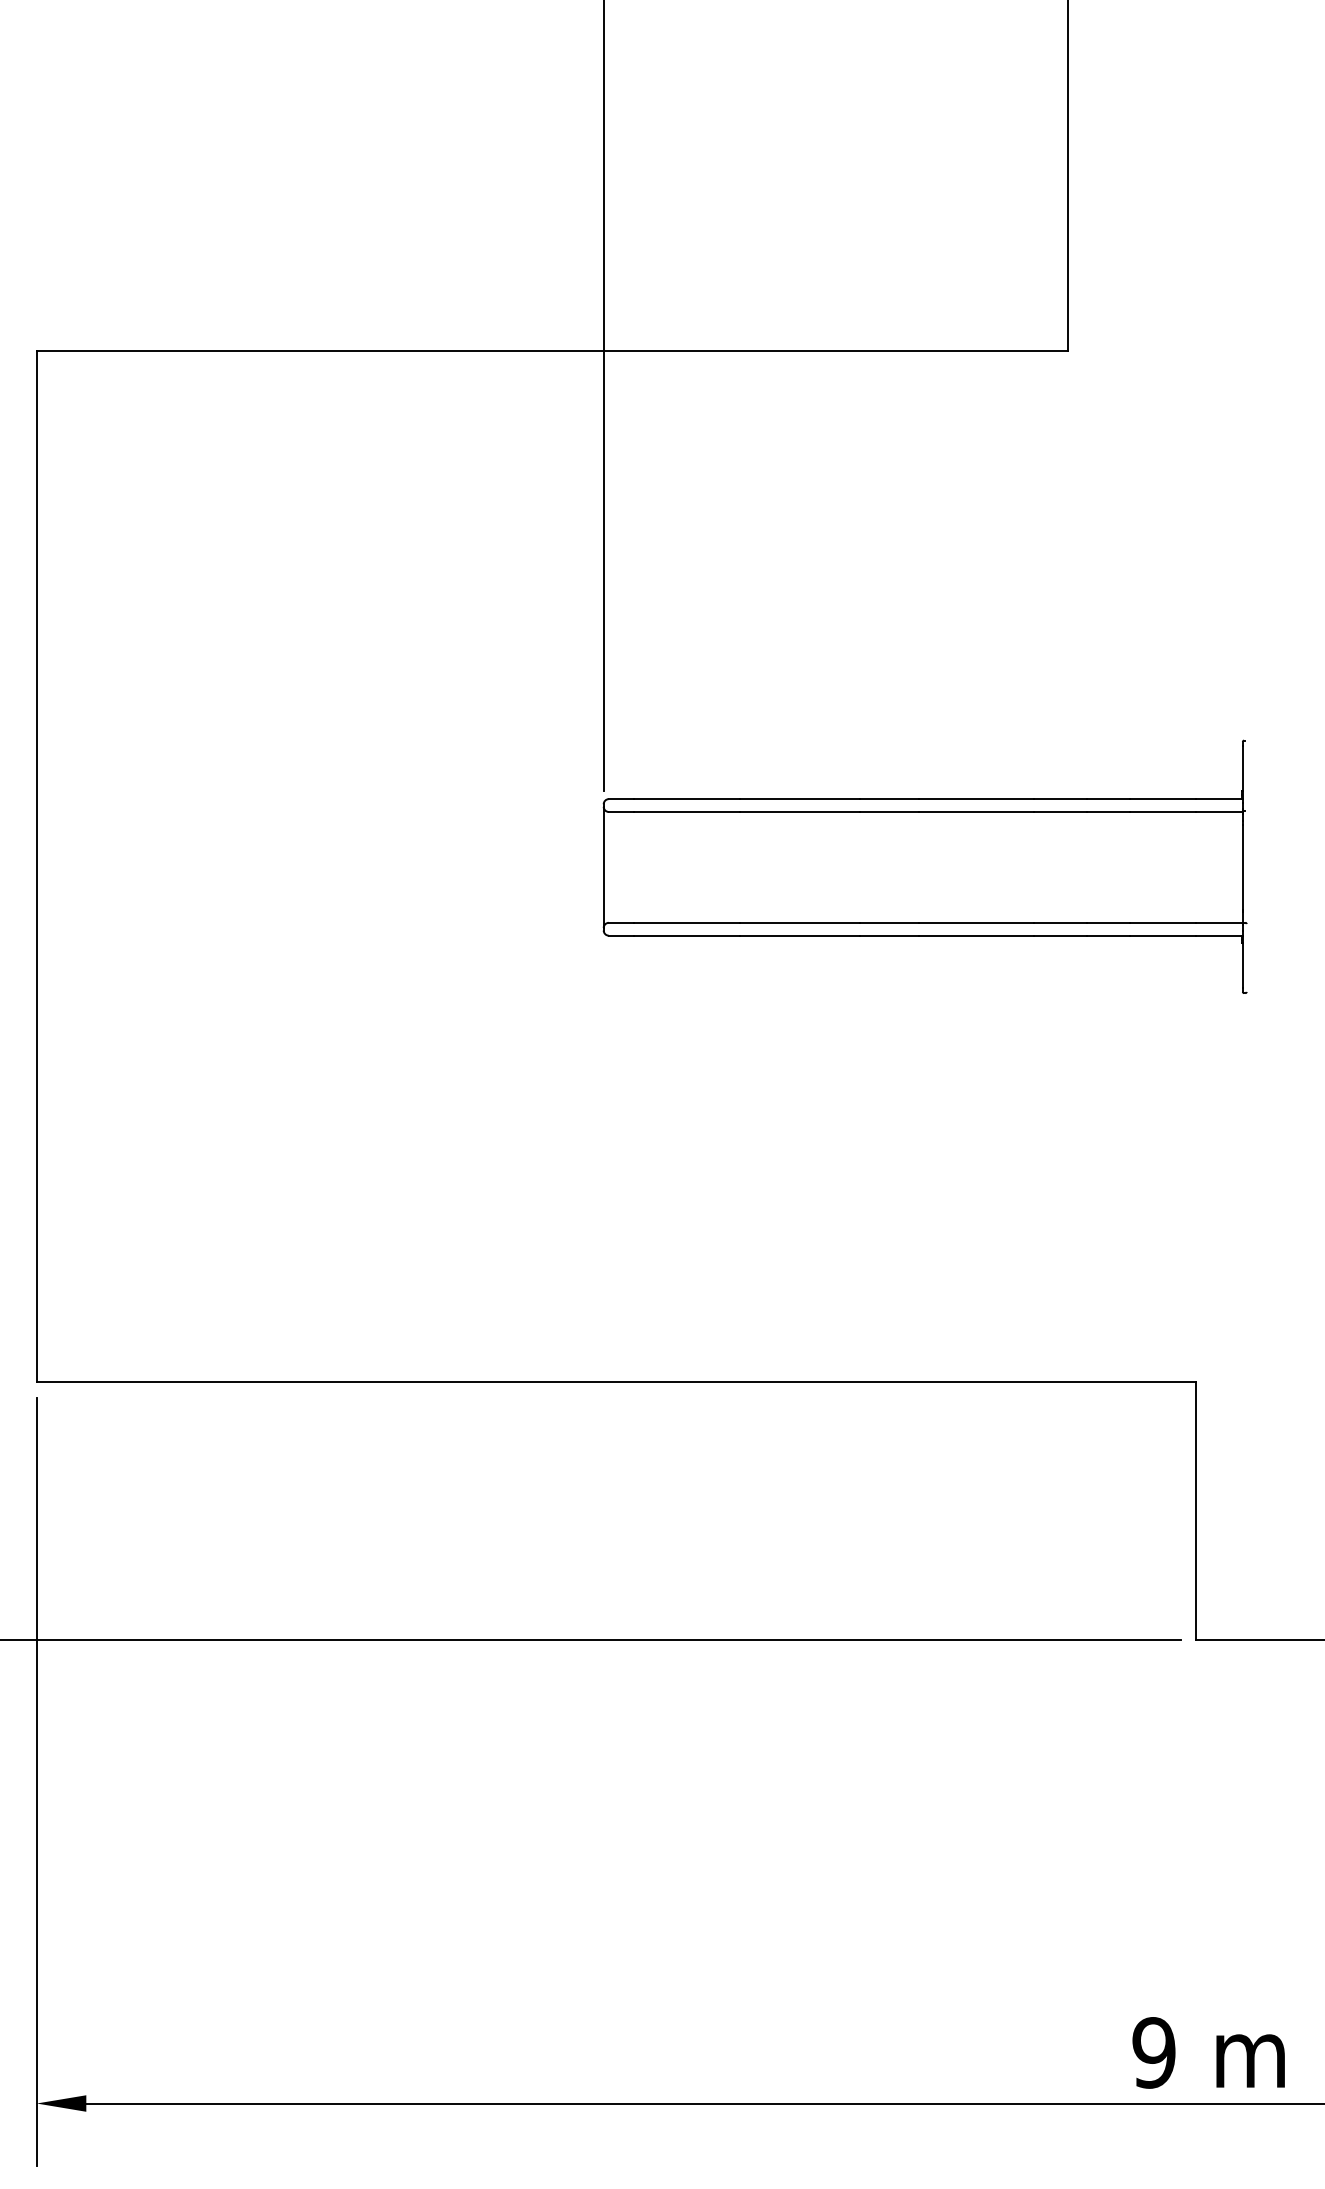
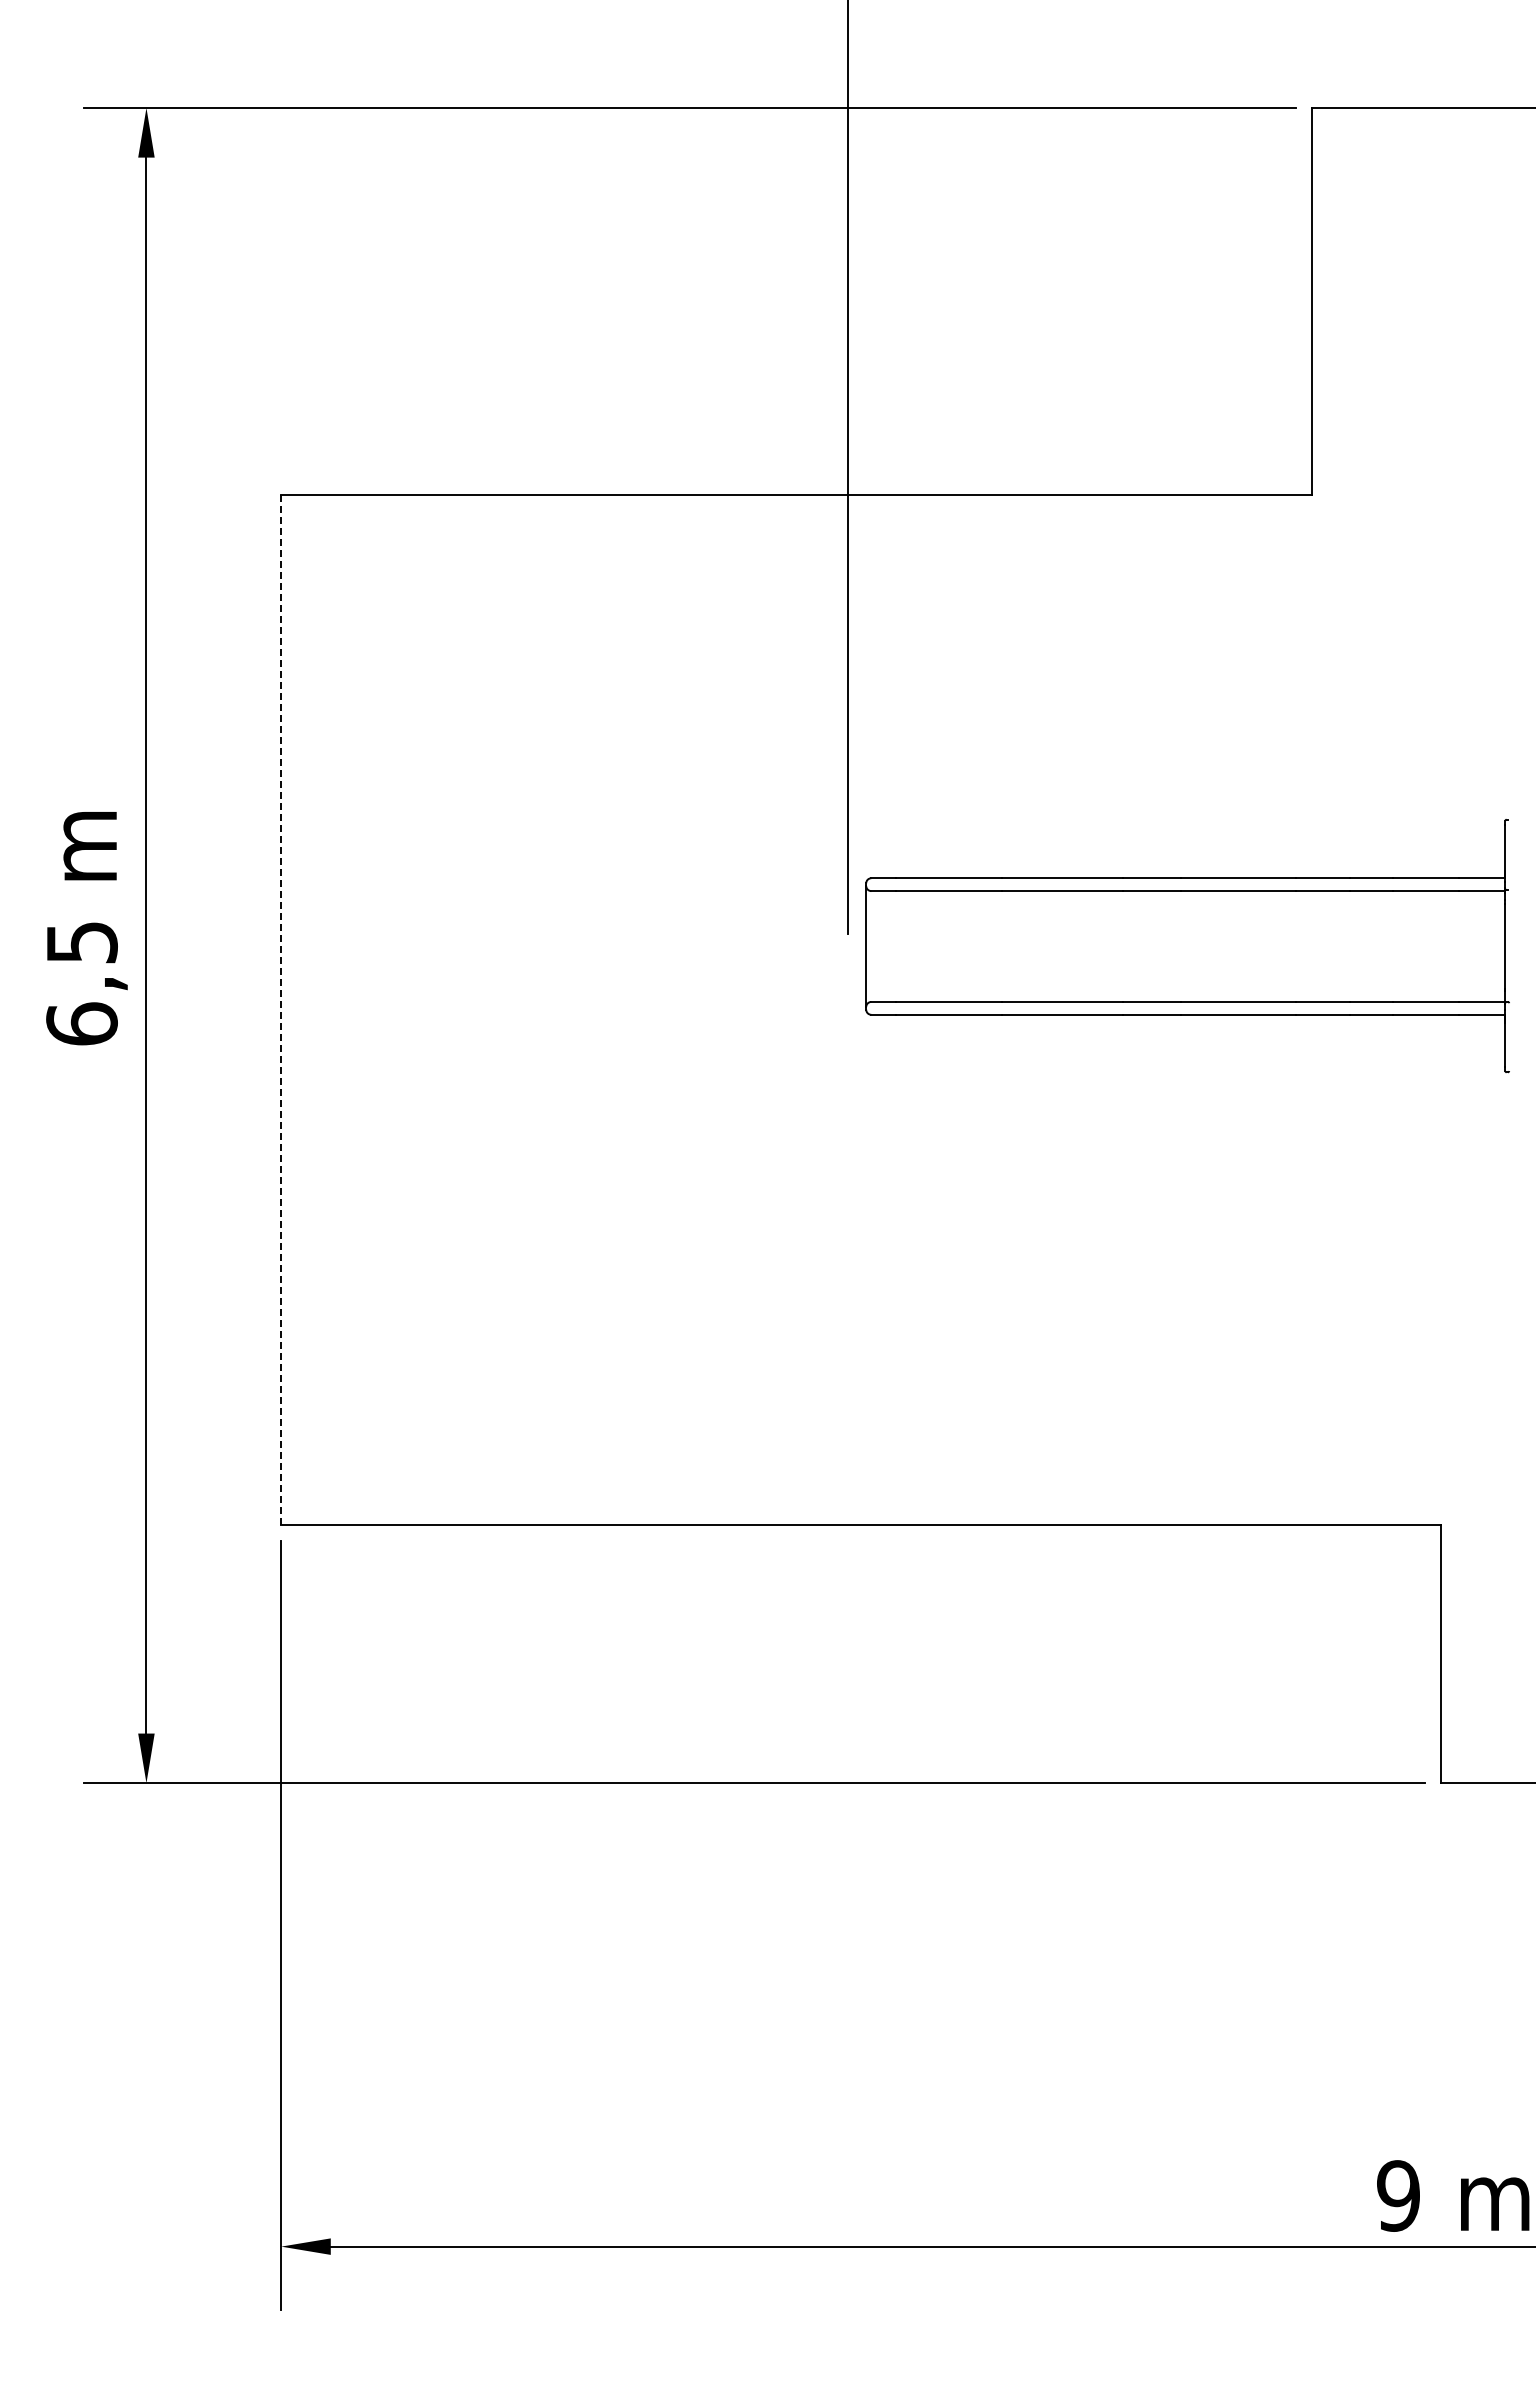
line: (37, 866) -> (281, 1009), solid -> dashed
part: (925, 867) -> (1187, 946), moved

